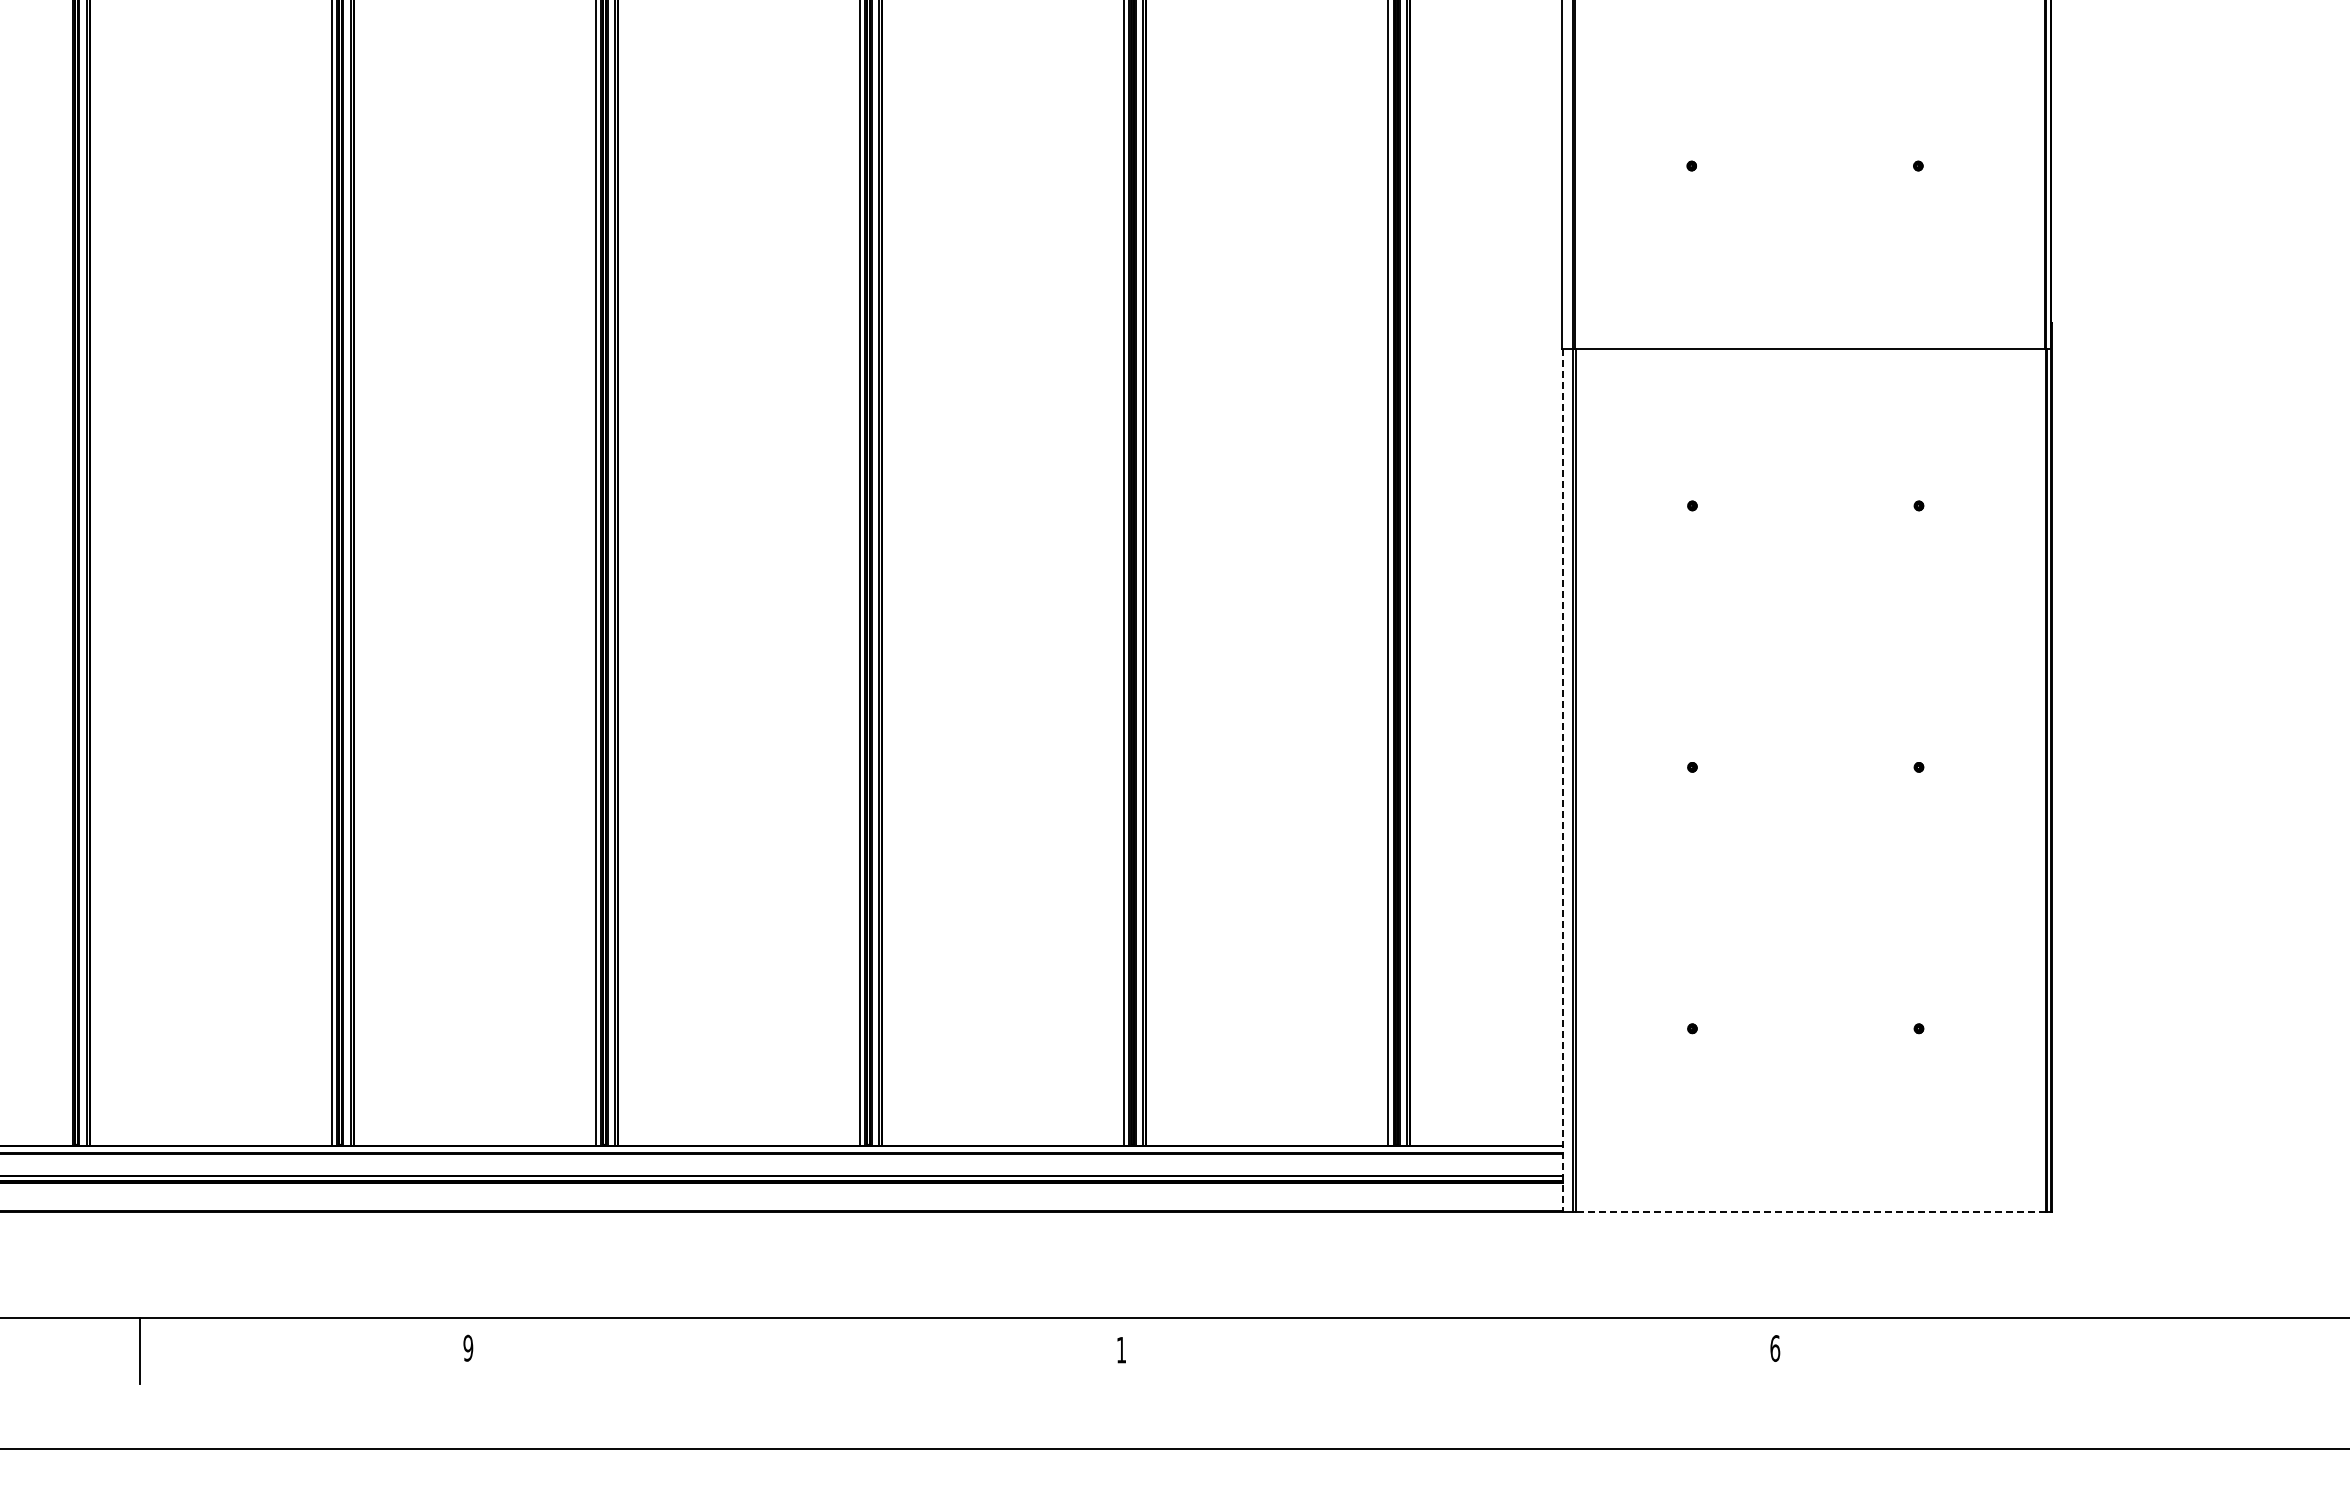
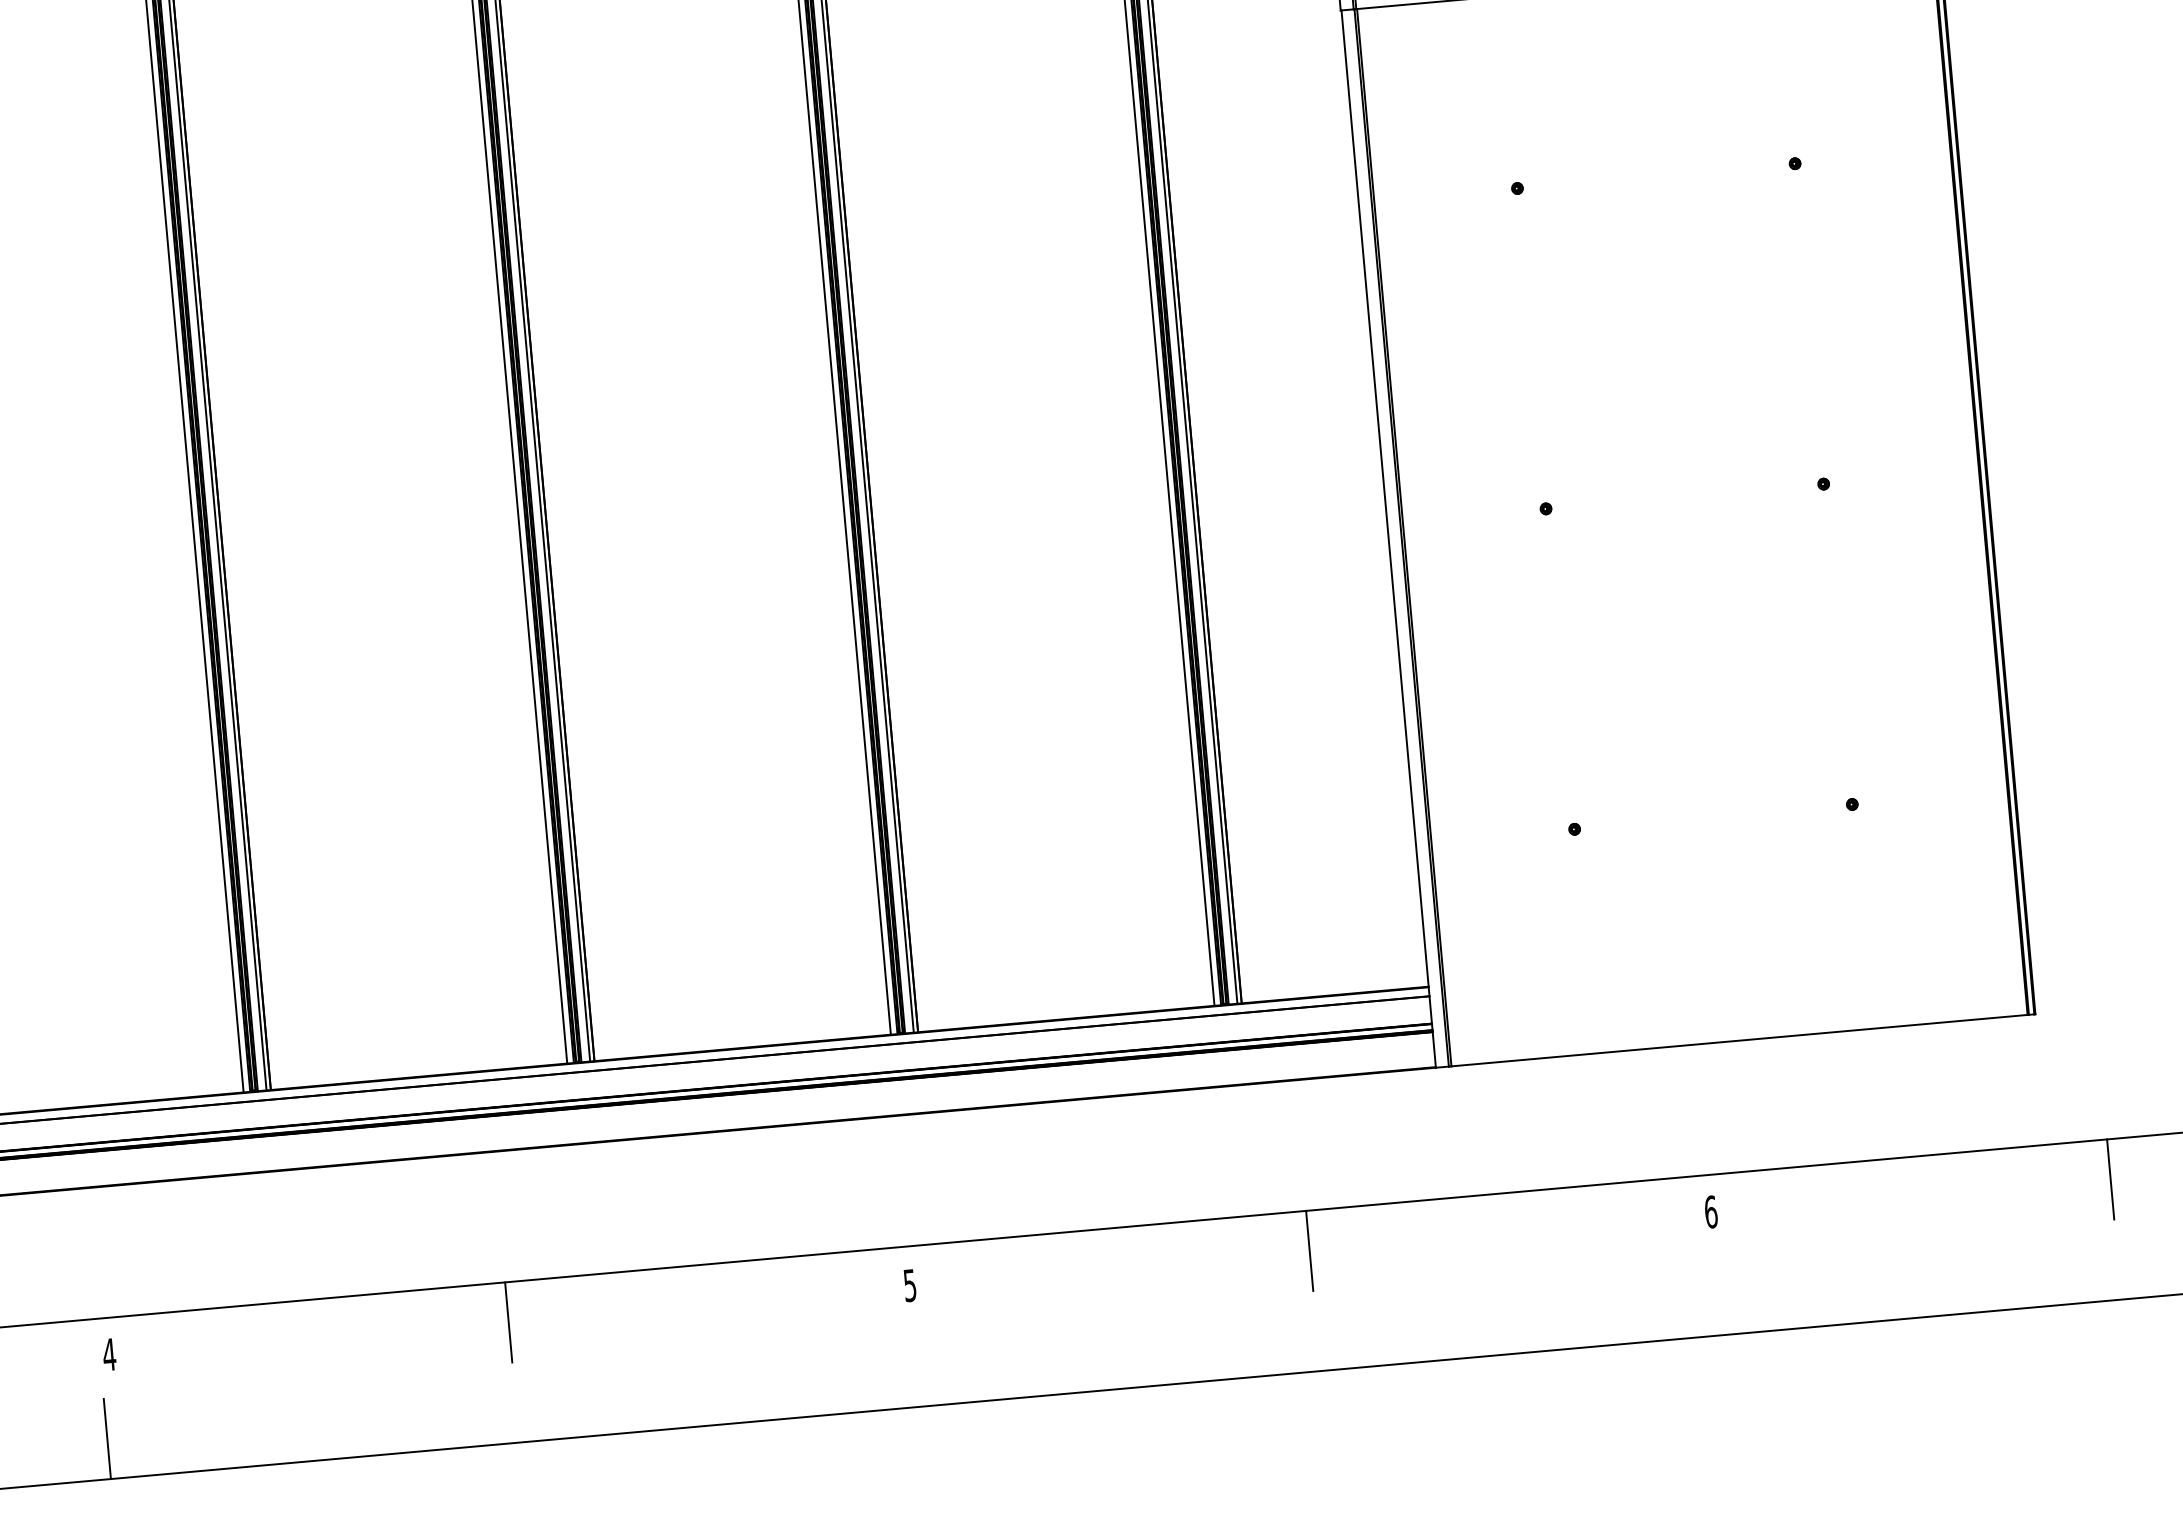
line: (1562, 780) -> (1388, 539), dashed -> solid
line: (1810, 1211) -> (1739, 1040), dashed -> solid
text: (468, 1347) -> (109, 1353), 9 -> 4
line: (793, 1350) -> (508, 1321), added
text: (1120, 1350) -> (908, 1286), 1 -> 5
line: (1447, 1350) -> (1309, 1250), added
line: (2101, 1350) -> (2111, 1178), added
line: (460, 1416) -> (107, 1439), added

